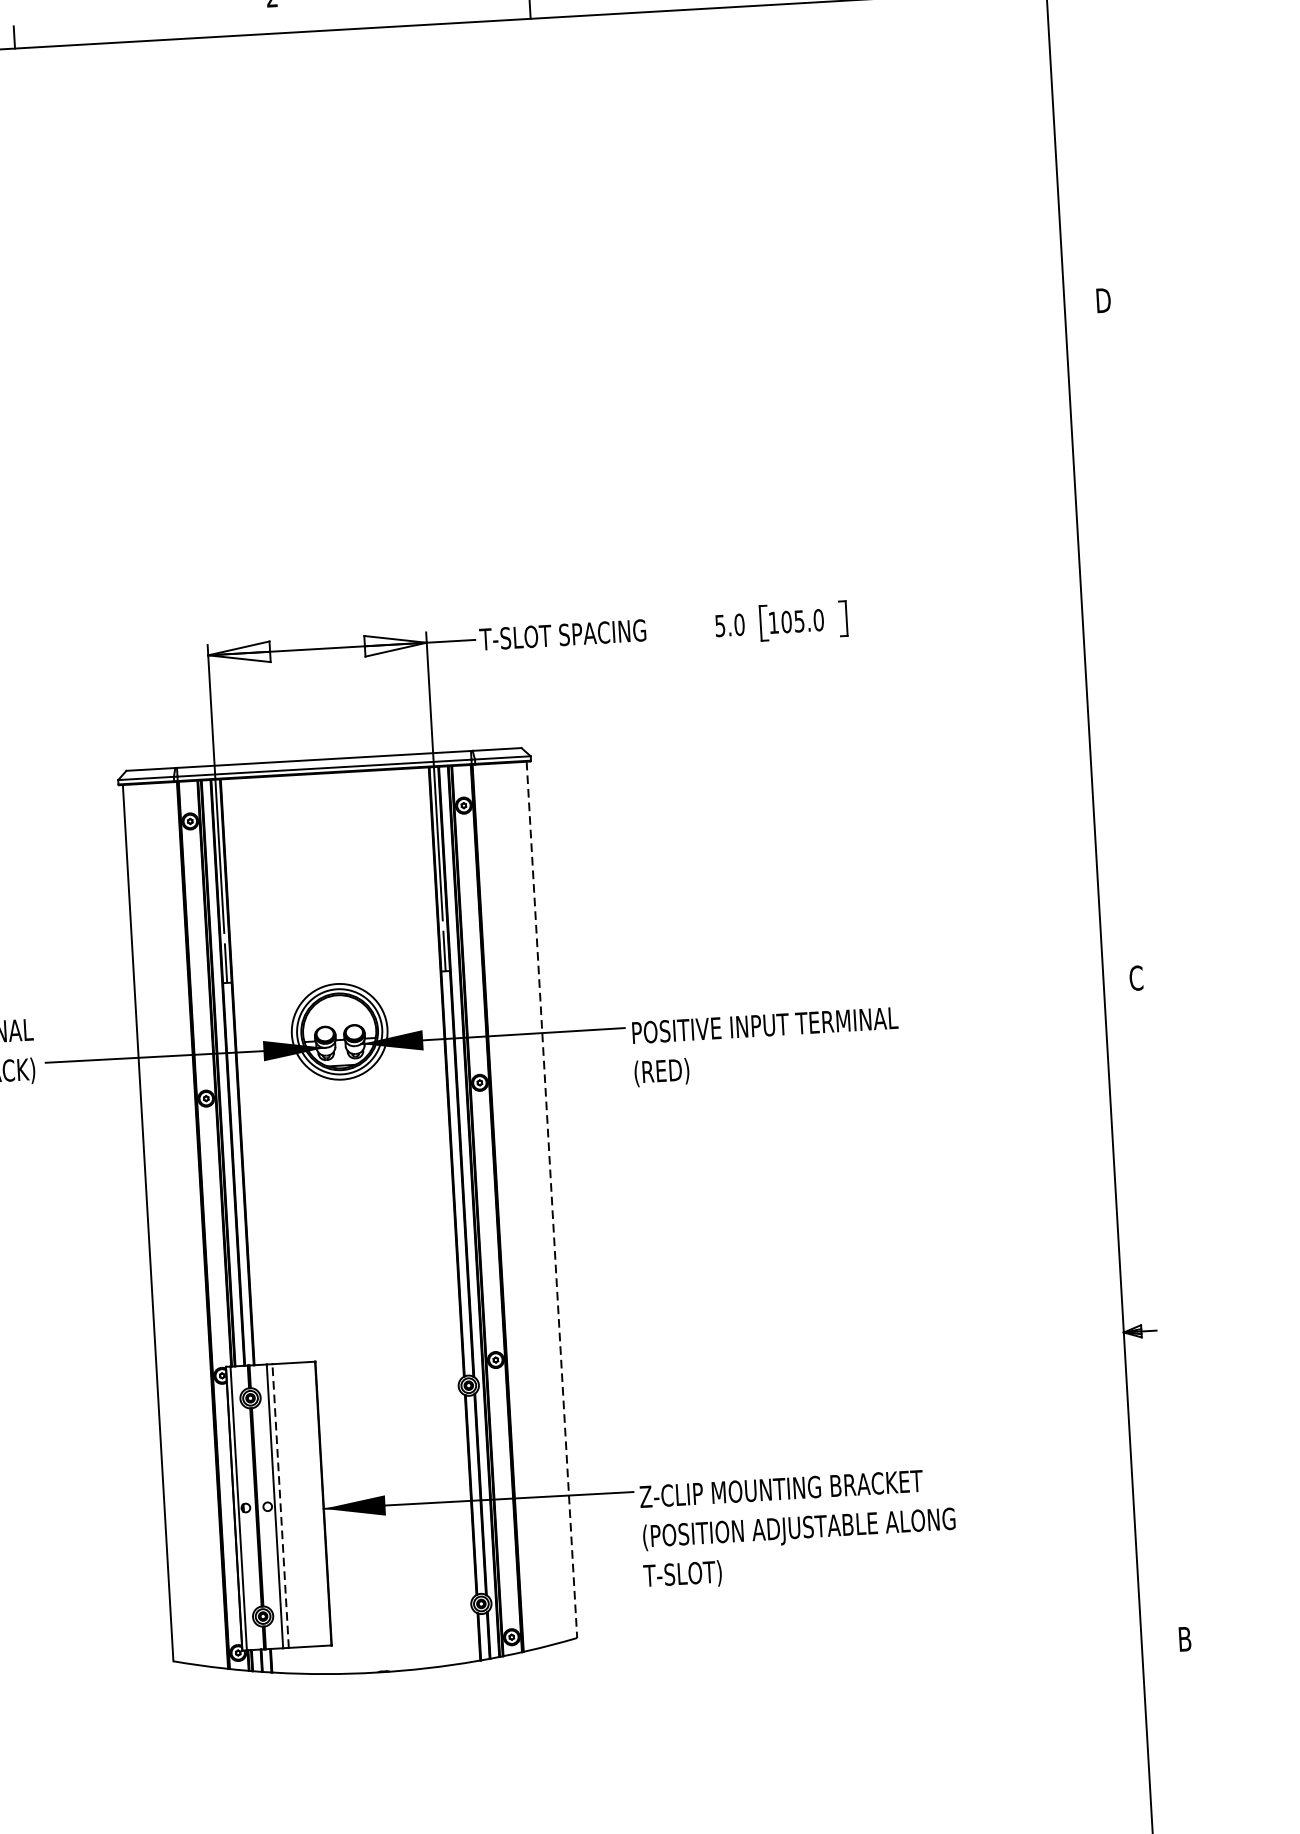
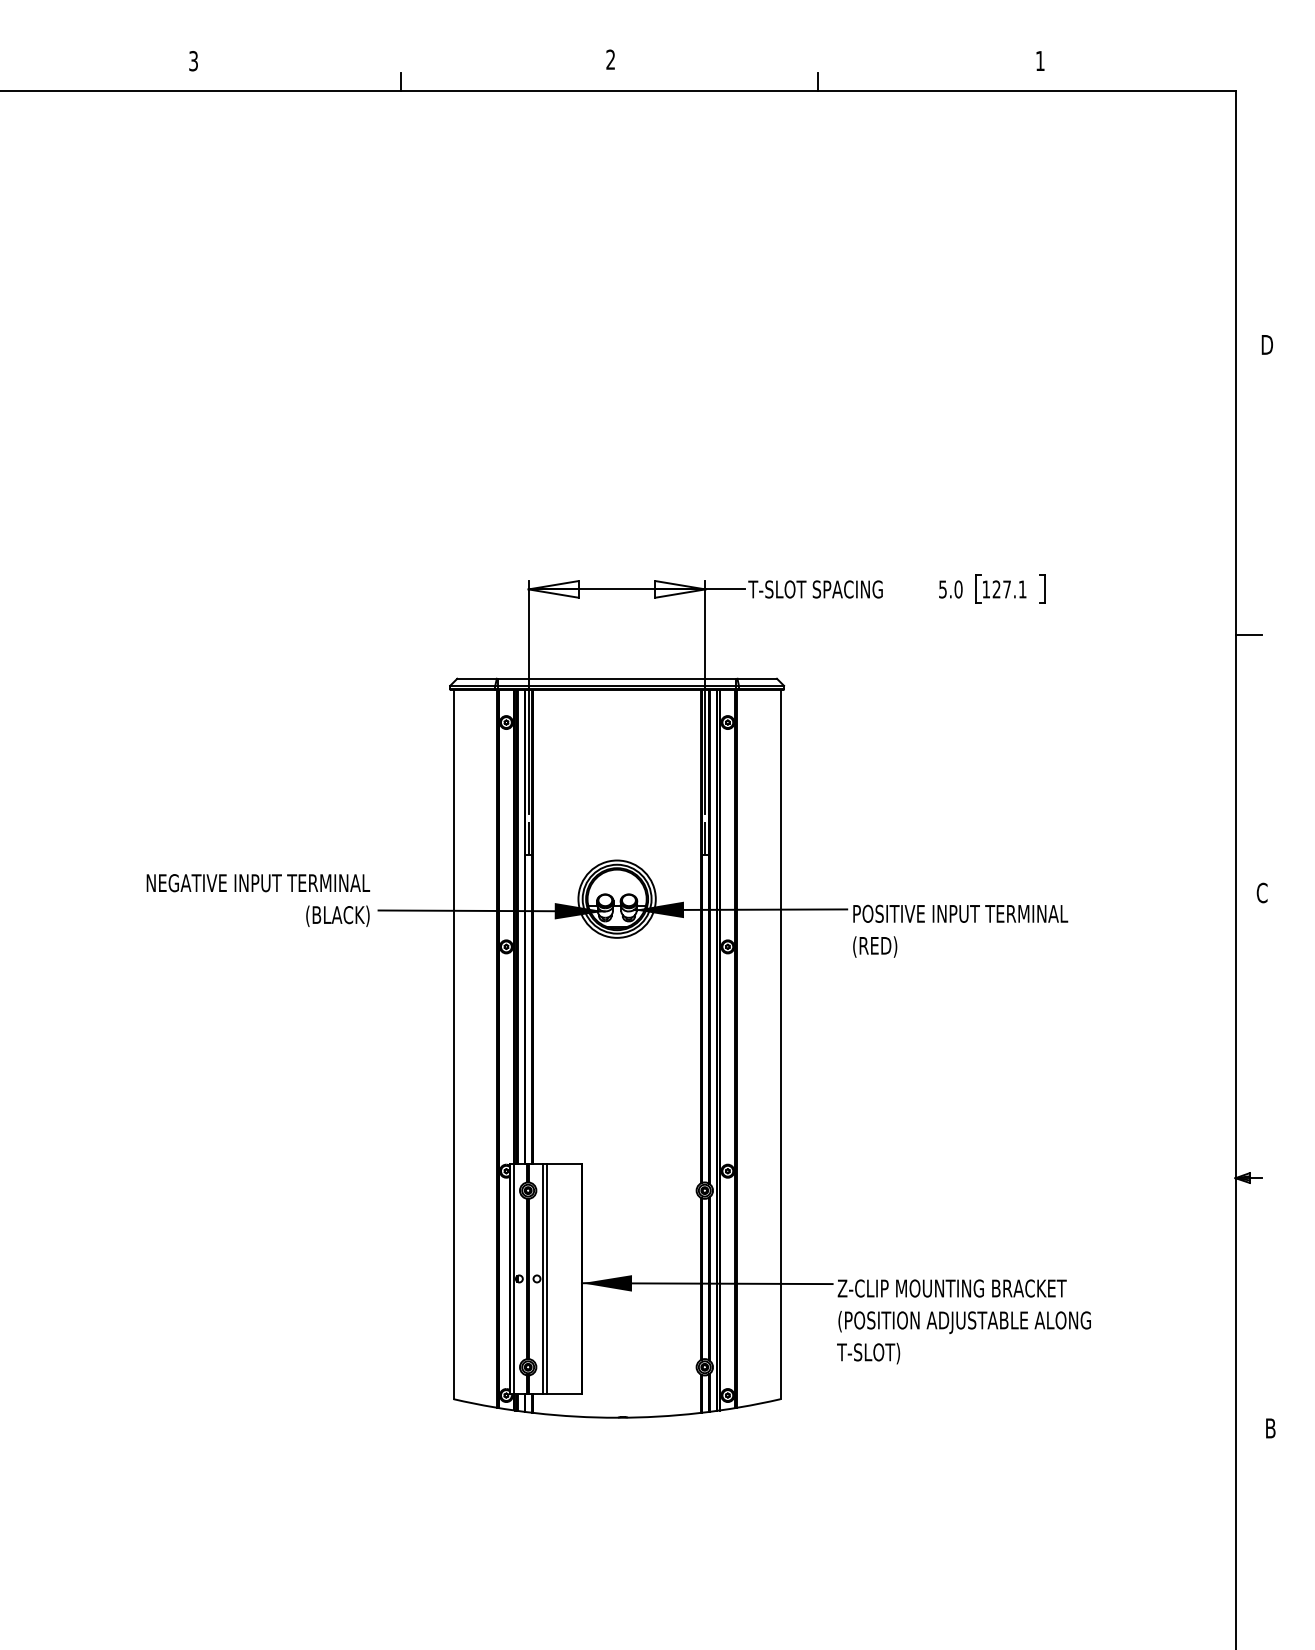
text: (802, 621) -> (1009, 589), 105.0 -> 127.1
line: (1101, 661) -> (1248, 635), added
line: (551, 1199) -> (780, 1044), dashed -> solid
line: (280, 1505) -> (547, 1278), dashed -> solid

